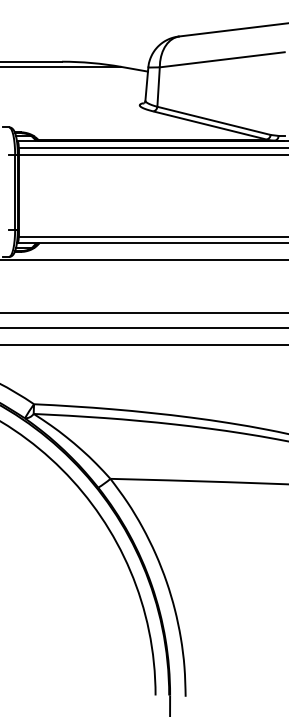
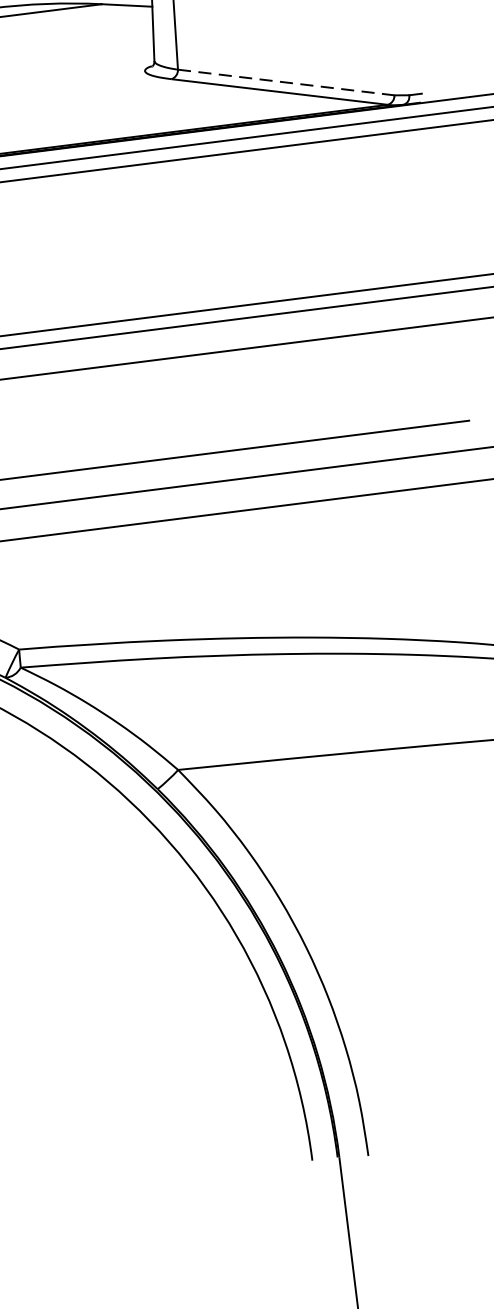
line: (214, 121) -> (287, 83), solid -> dashed

